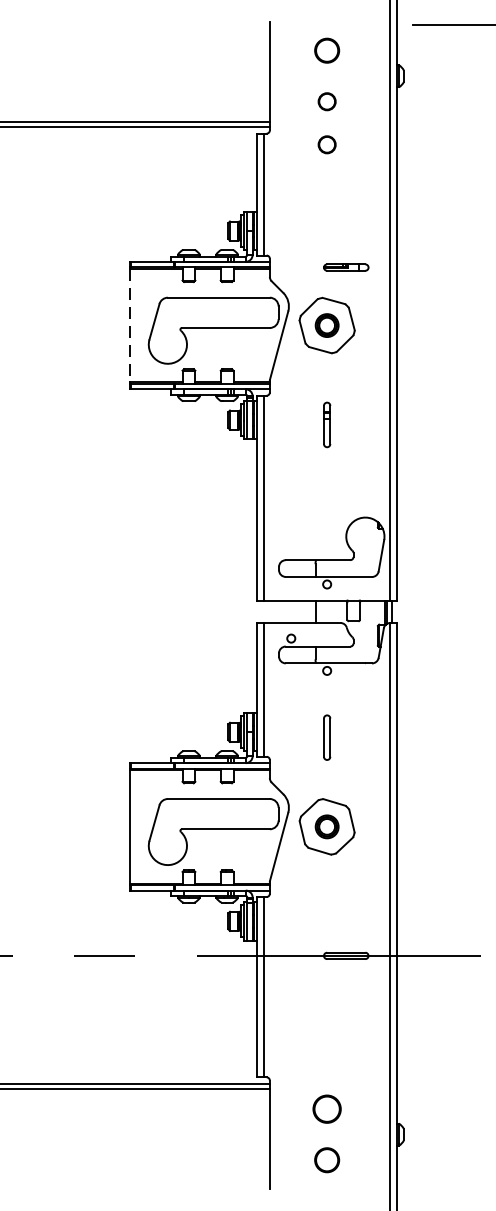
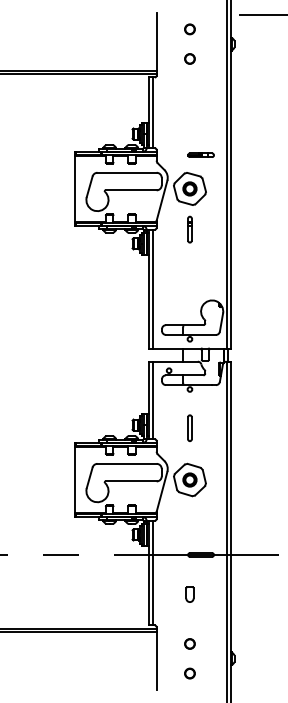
circle: (326, 50) -> (189, 29), size x0.71
circle: (326, 143) -> (189, 83), removed
line: (130, 324) -> (75, 188), dashed -> solid
part: (326, 424) -> (189, 229), moved
part: (326, 1023) -> (189, 594), added
circle: (326, 1108) -> (189, 643), size x0.62
circle: (326, 1160) -> (189, 673), size x0.71

